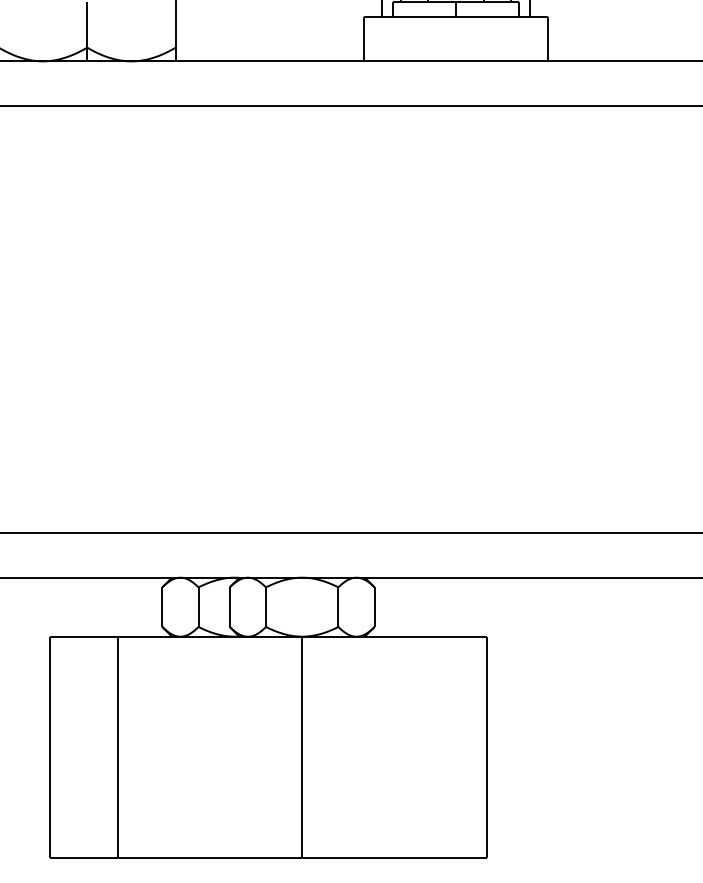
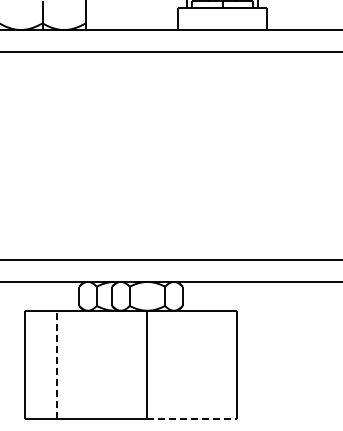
line: (117, 746) -> (57, 364), solid -> dashed
line: (394, 857) -> (192, 418), solid -> dashed

